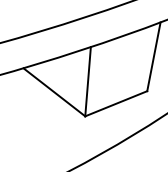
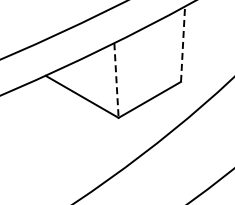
line: (154, 57) -> (183, 44), solid -> dashed
line: (87, 82) -> (116, 81), solid -> dashed

